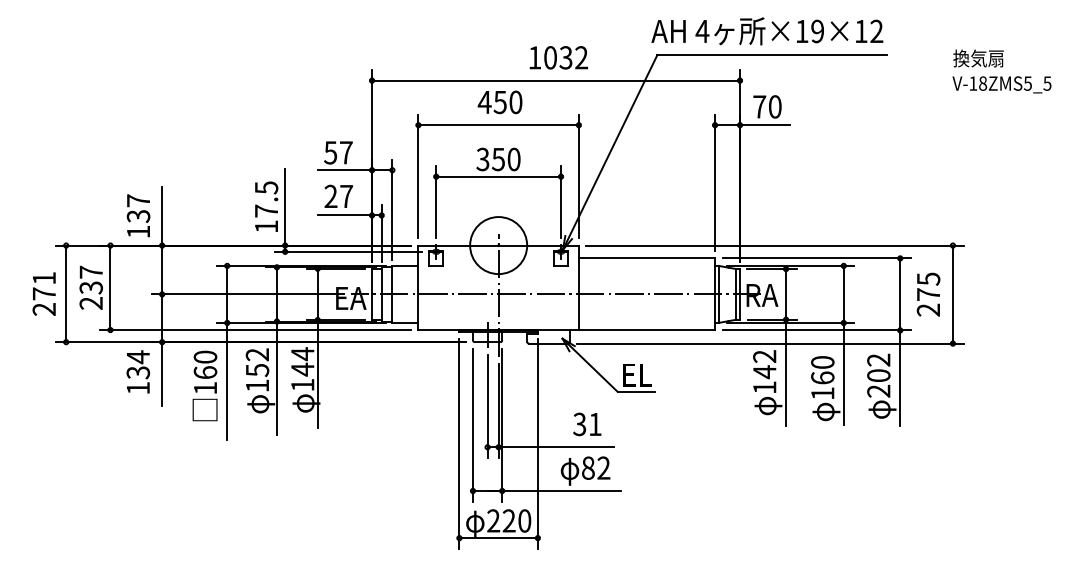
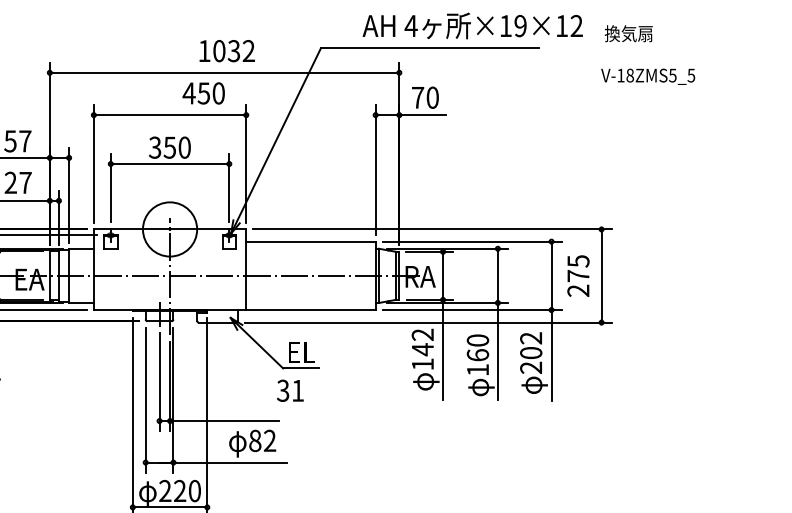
text: (767, 31) -> (472, 26), moved
text: (978, 58) -> (628, 33), moved
text: (499, 102) -> (203, 93), moved
text: (587, 424) -> (290, 390), moved

